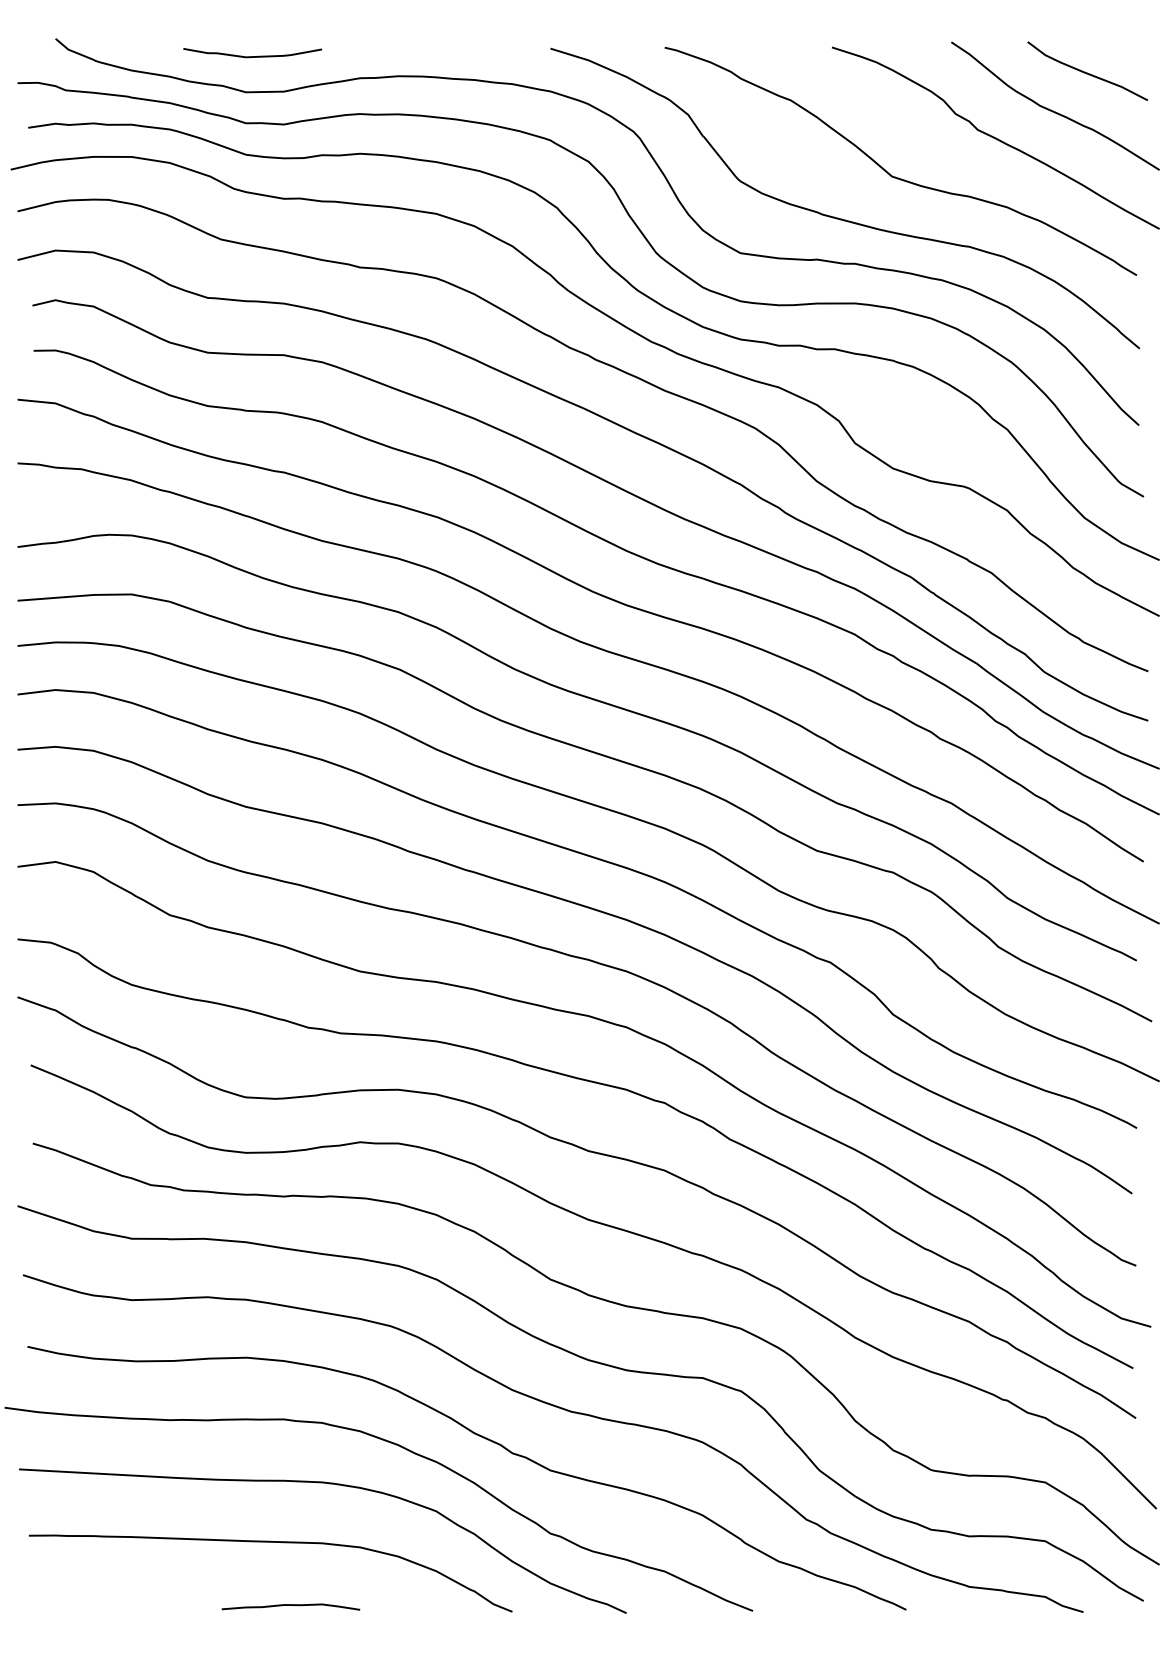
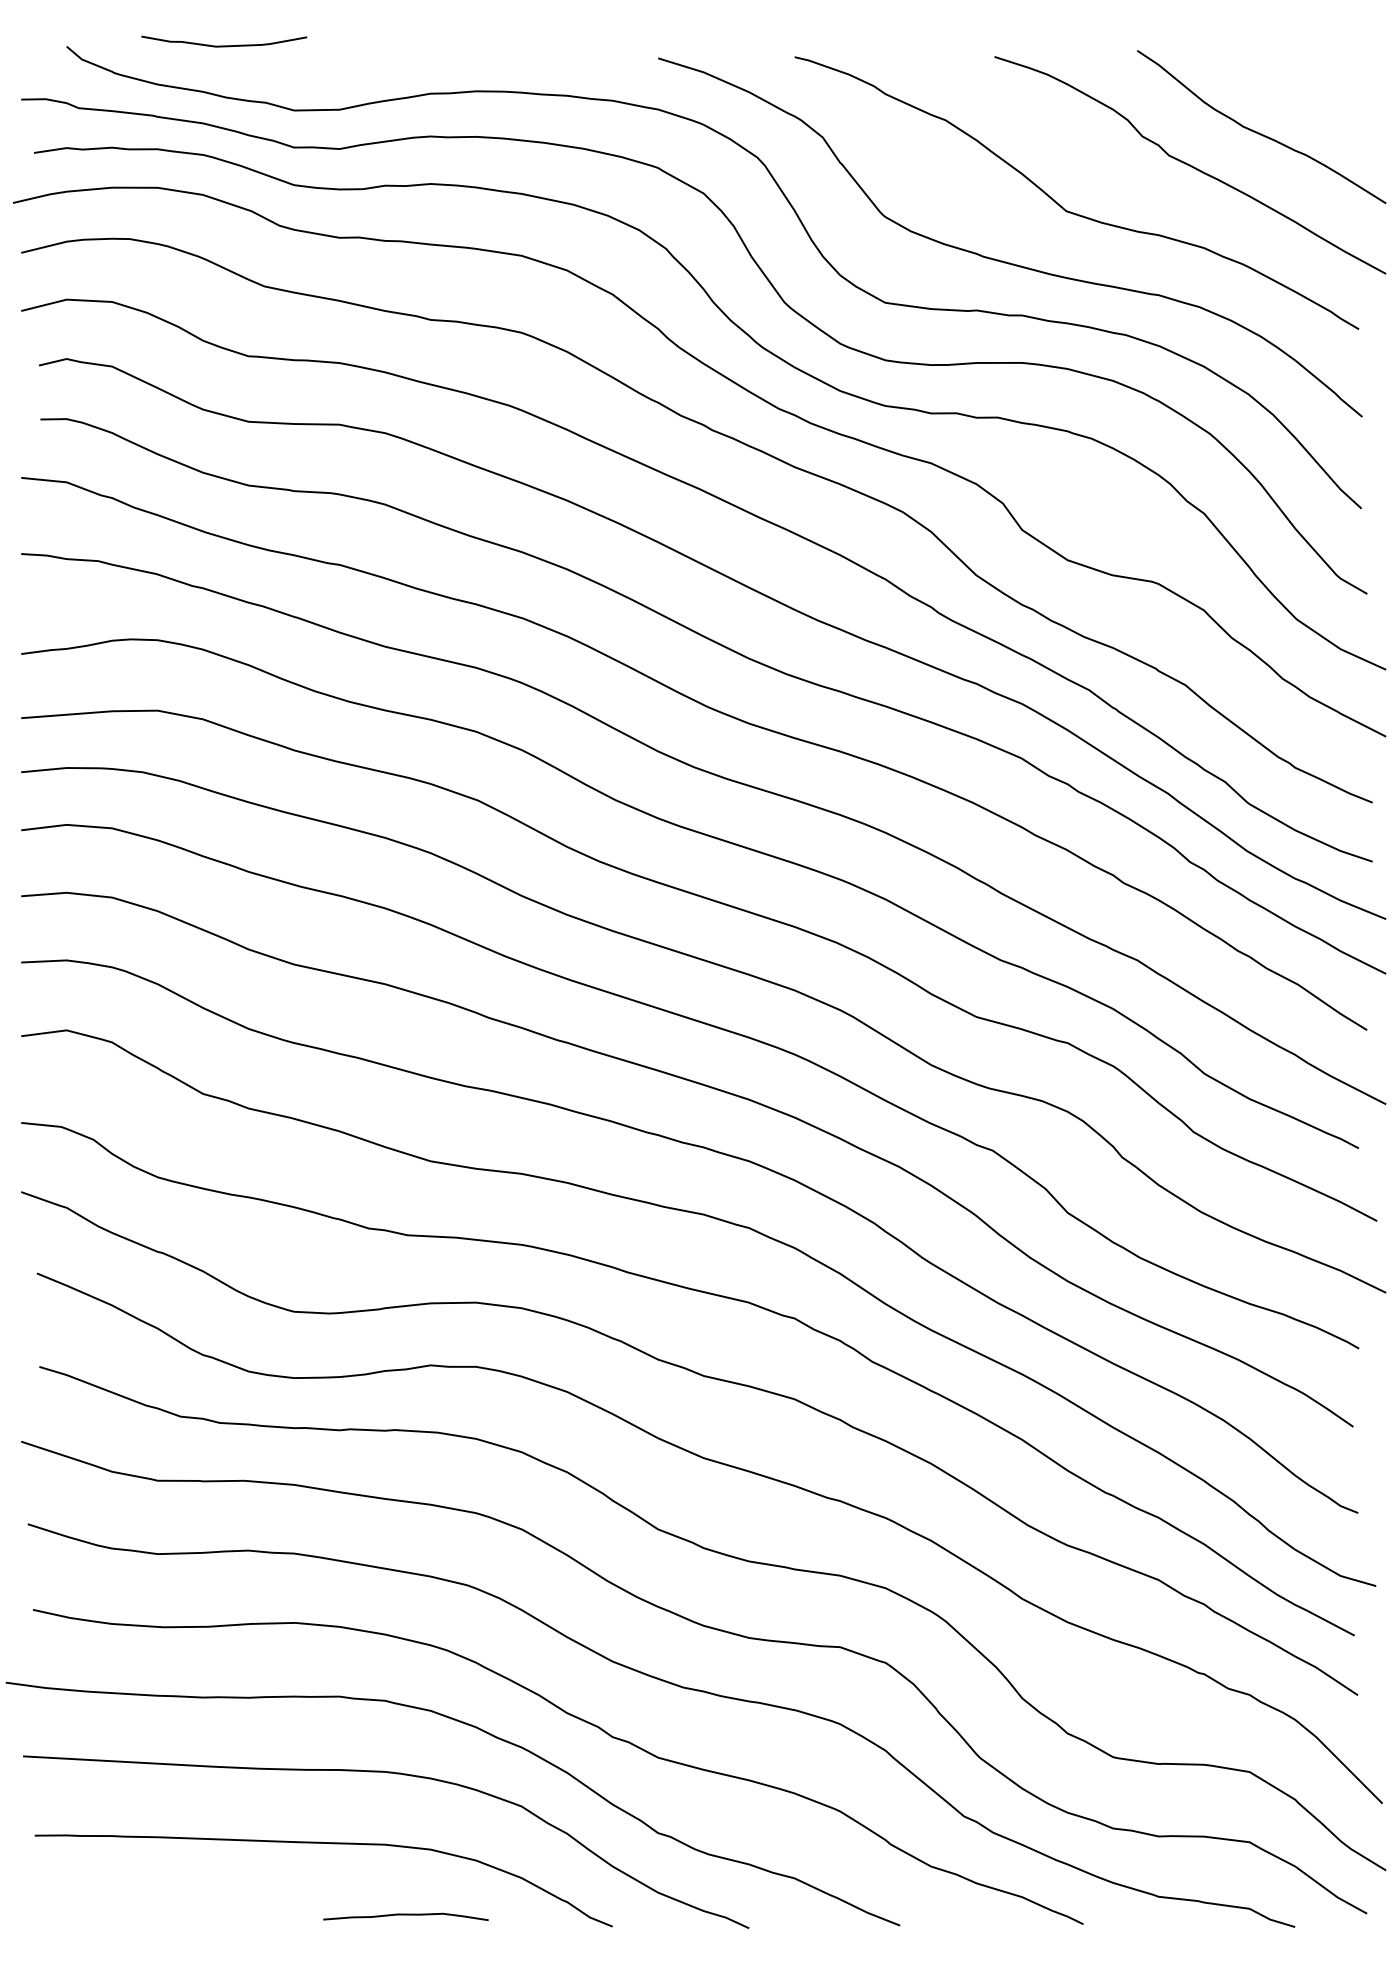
curve: (252, 56) -> (224, 45), moved
curve: (1086, 72) -> (1298, 86), removed
curve: (290, 1605) -> (405, 1915), moved

